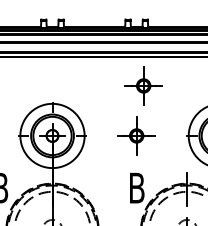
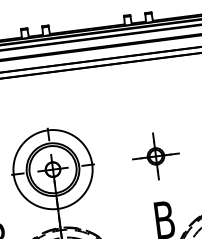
part: (143, 85) -> (156, 93), removed

